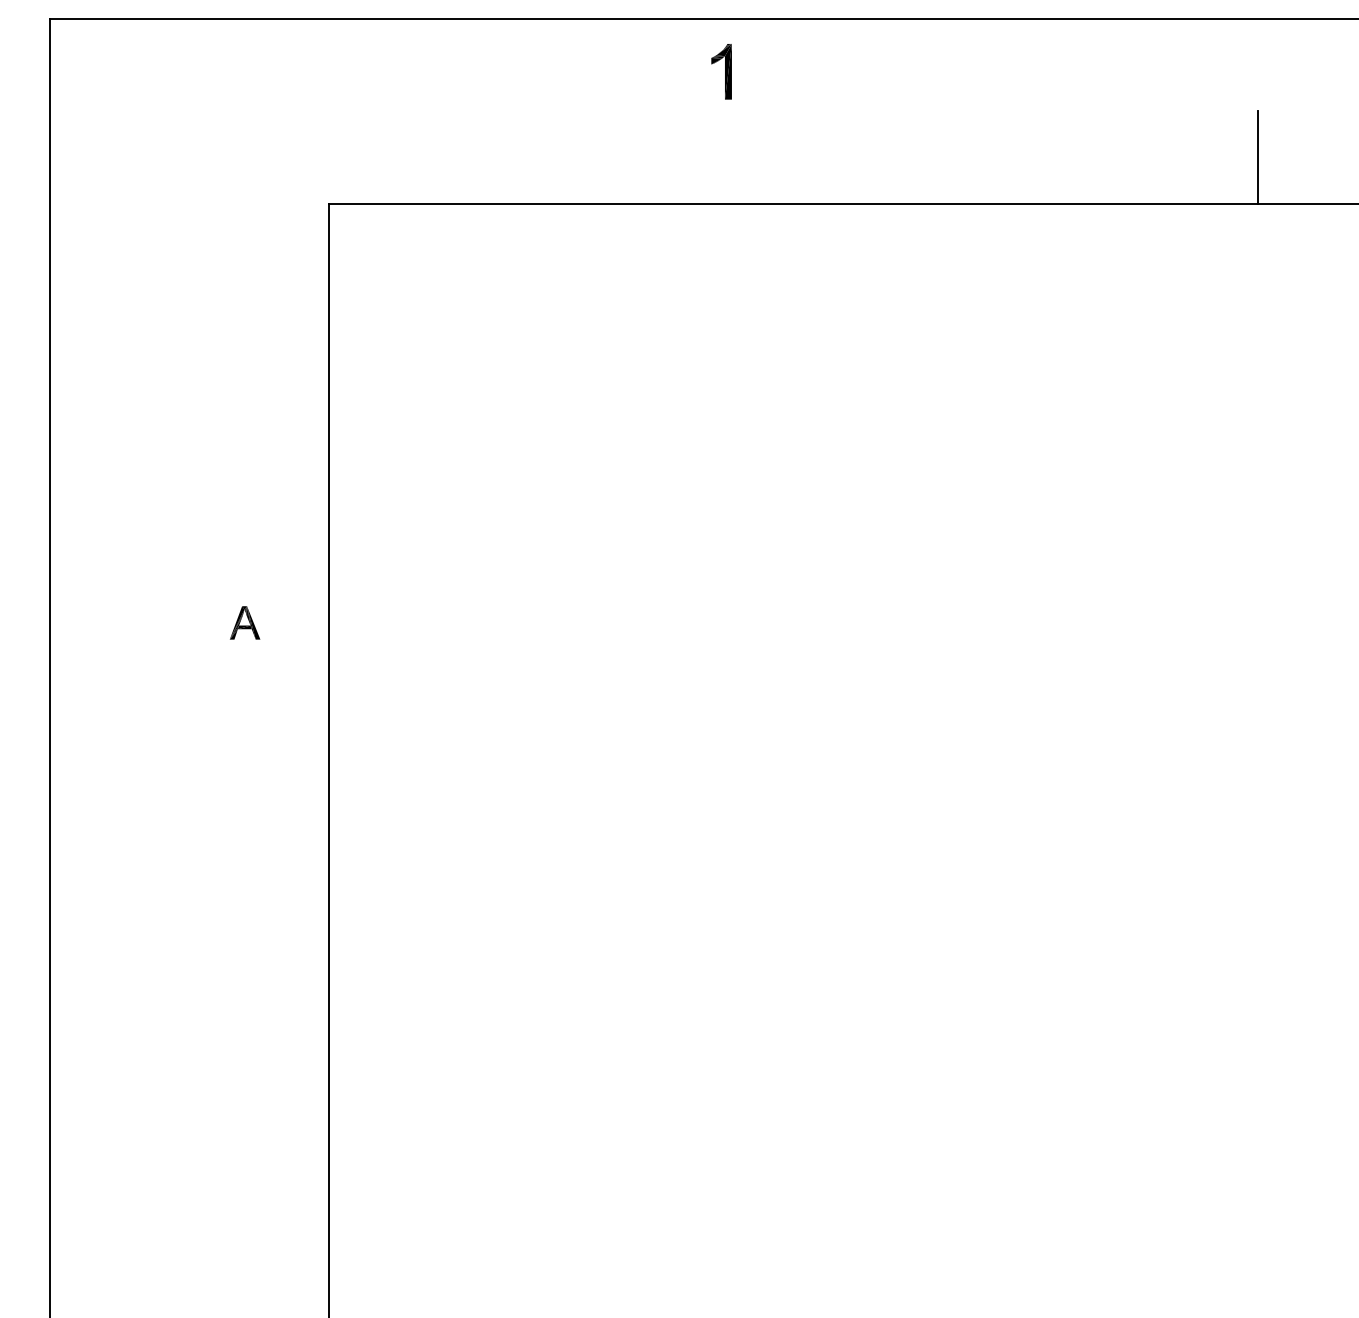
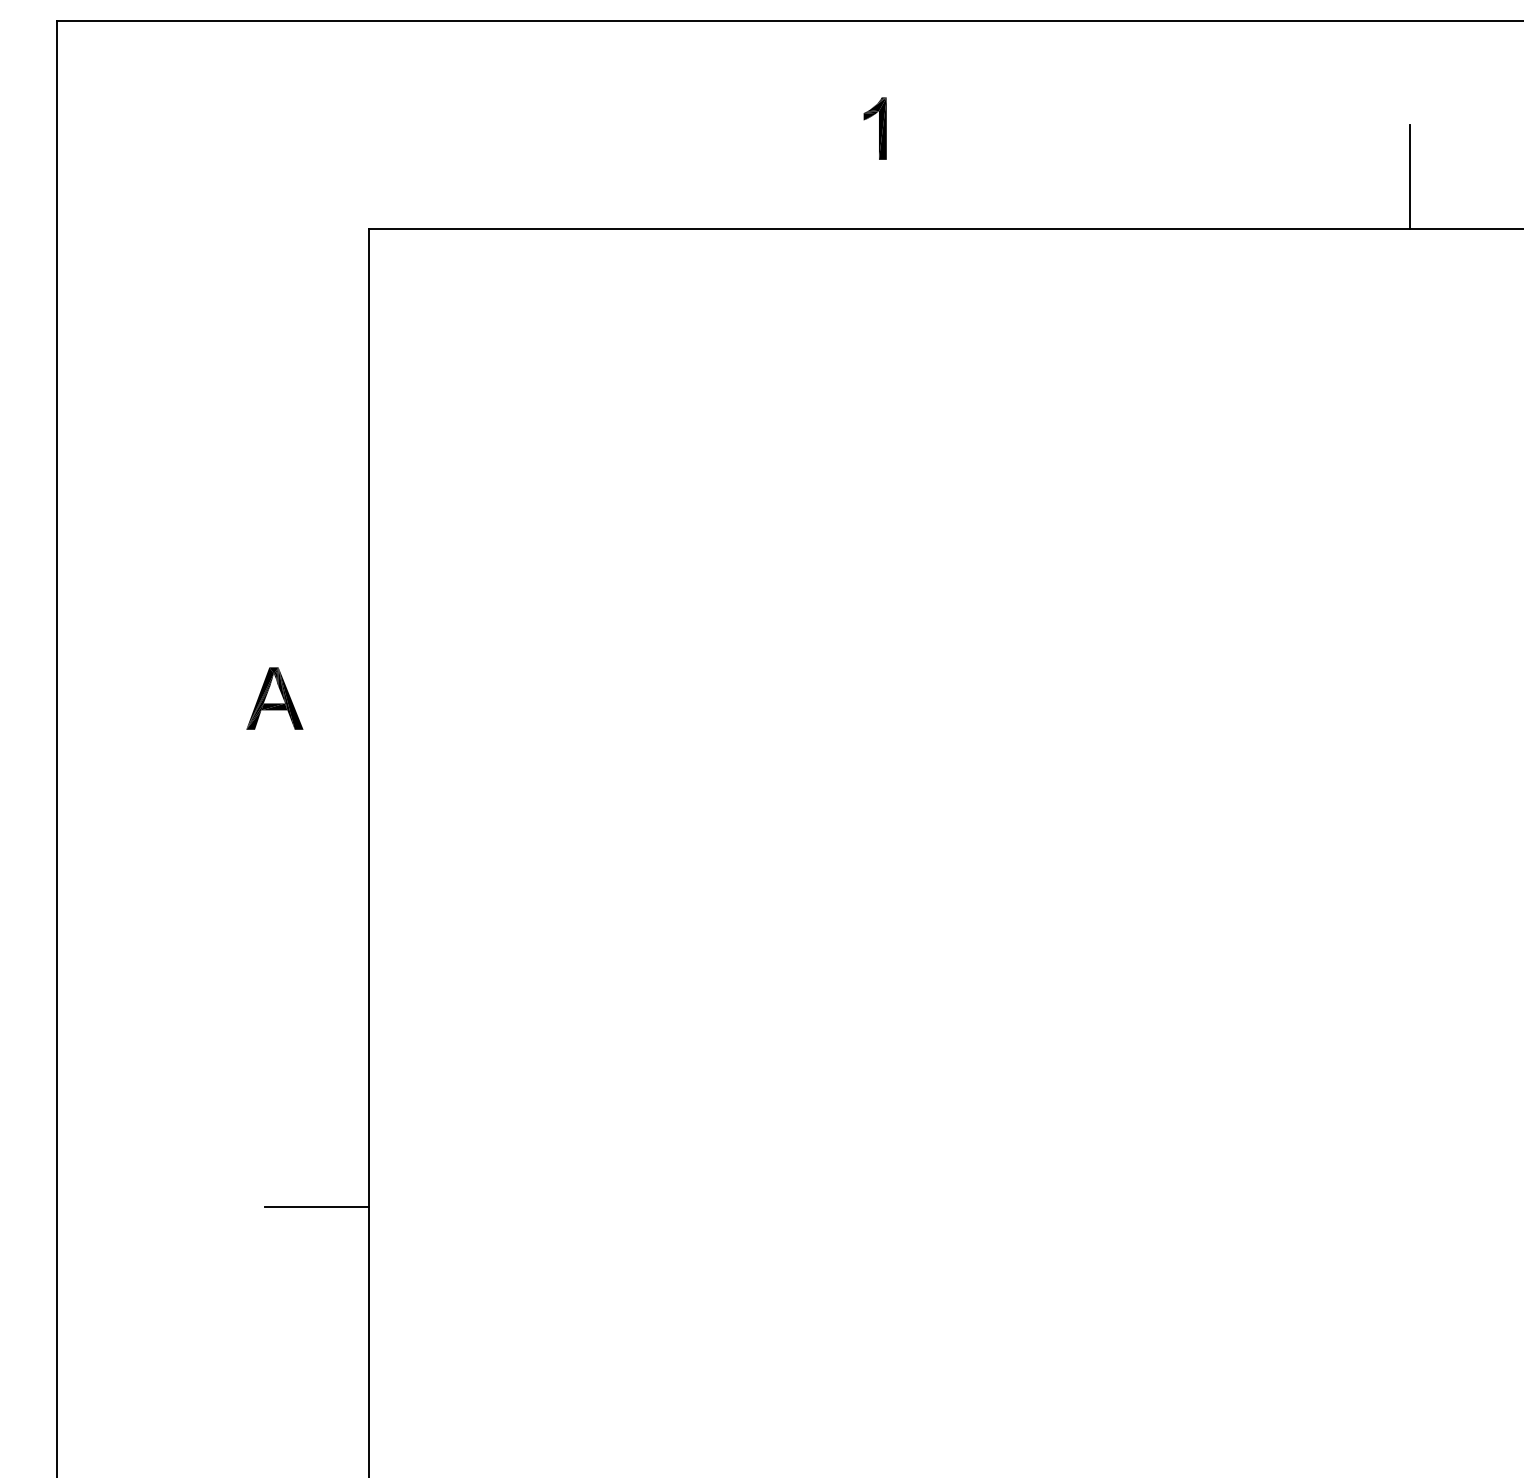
part: (720, 71) -> (874, 128), moved
part: (244, 622) -> (274, 698), size x1.67
line: (282, 1076) -> (316, 1207), added

